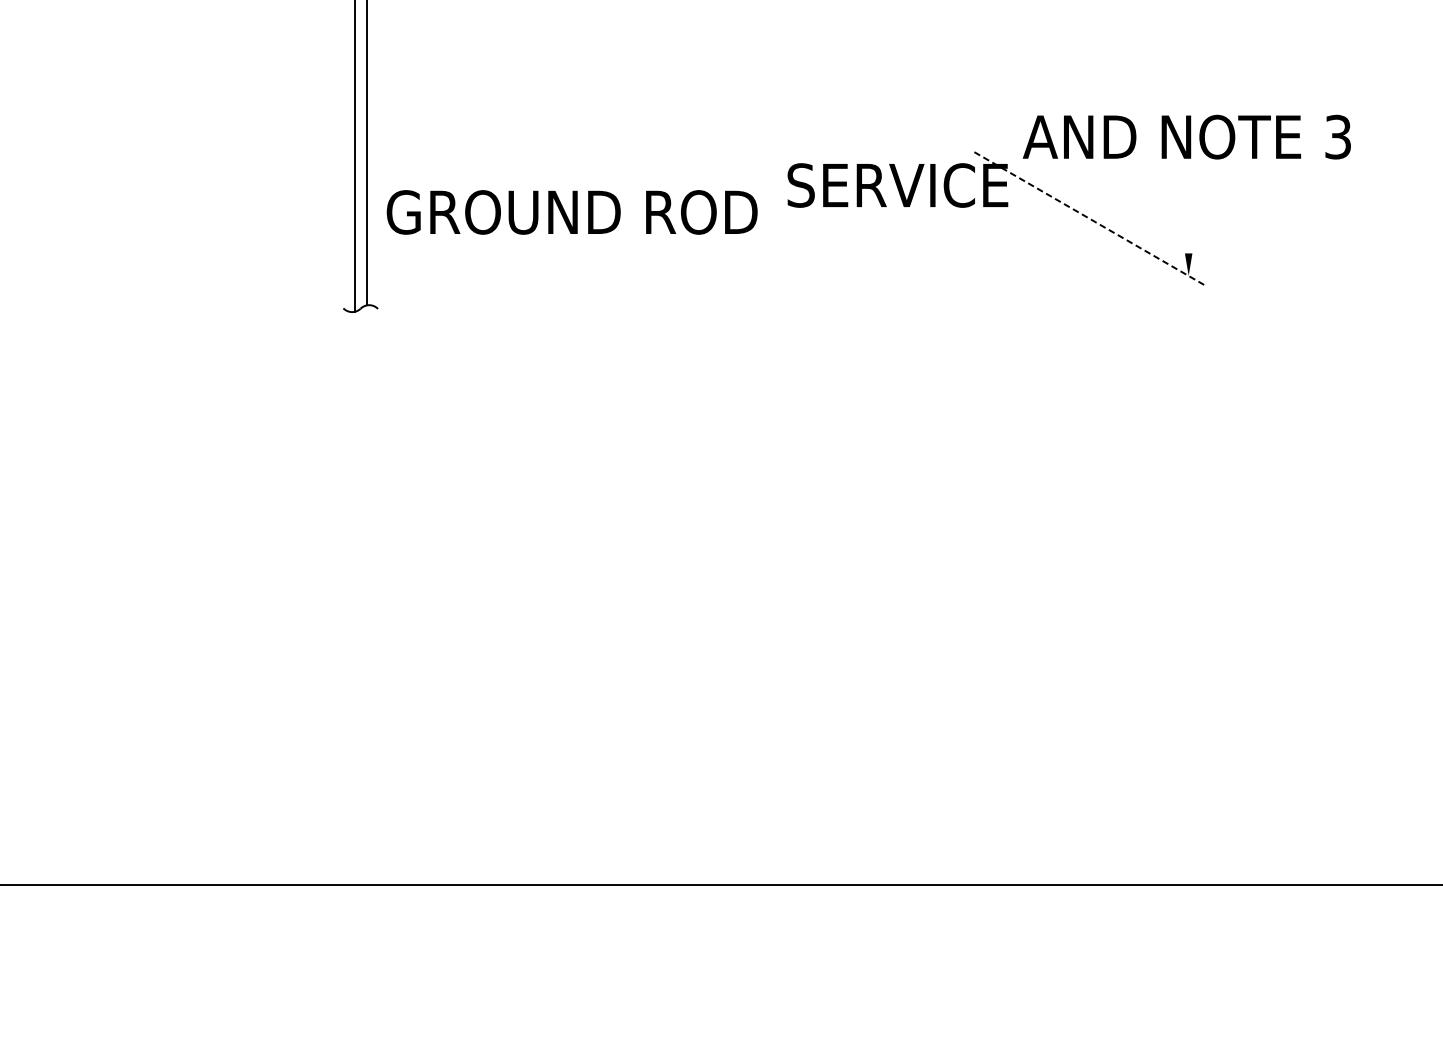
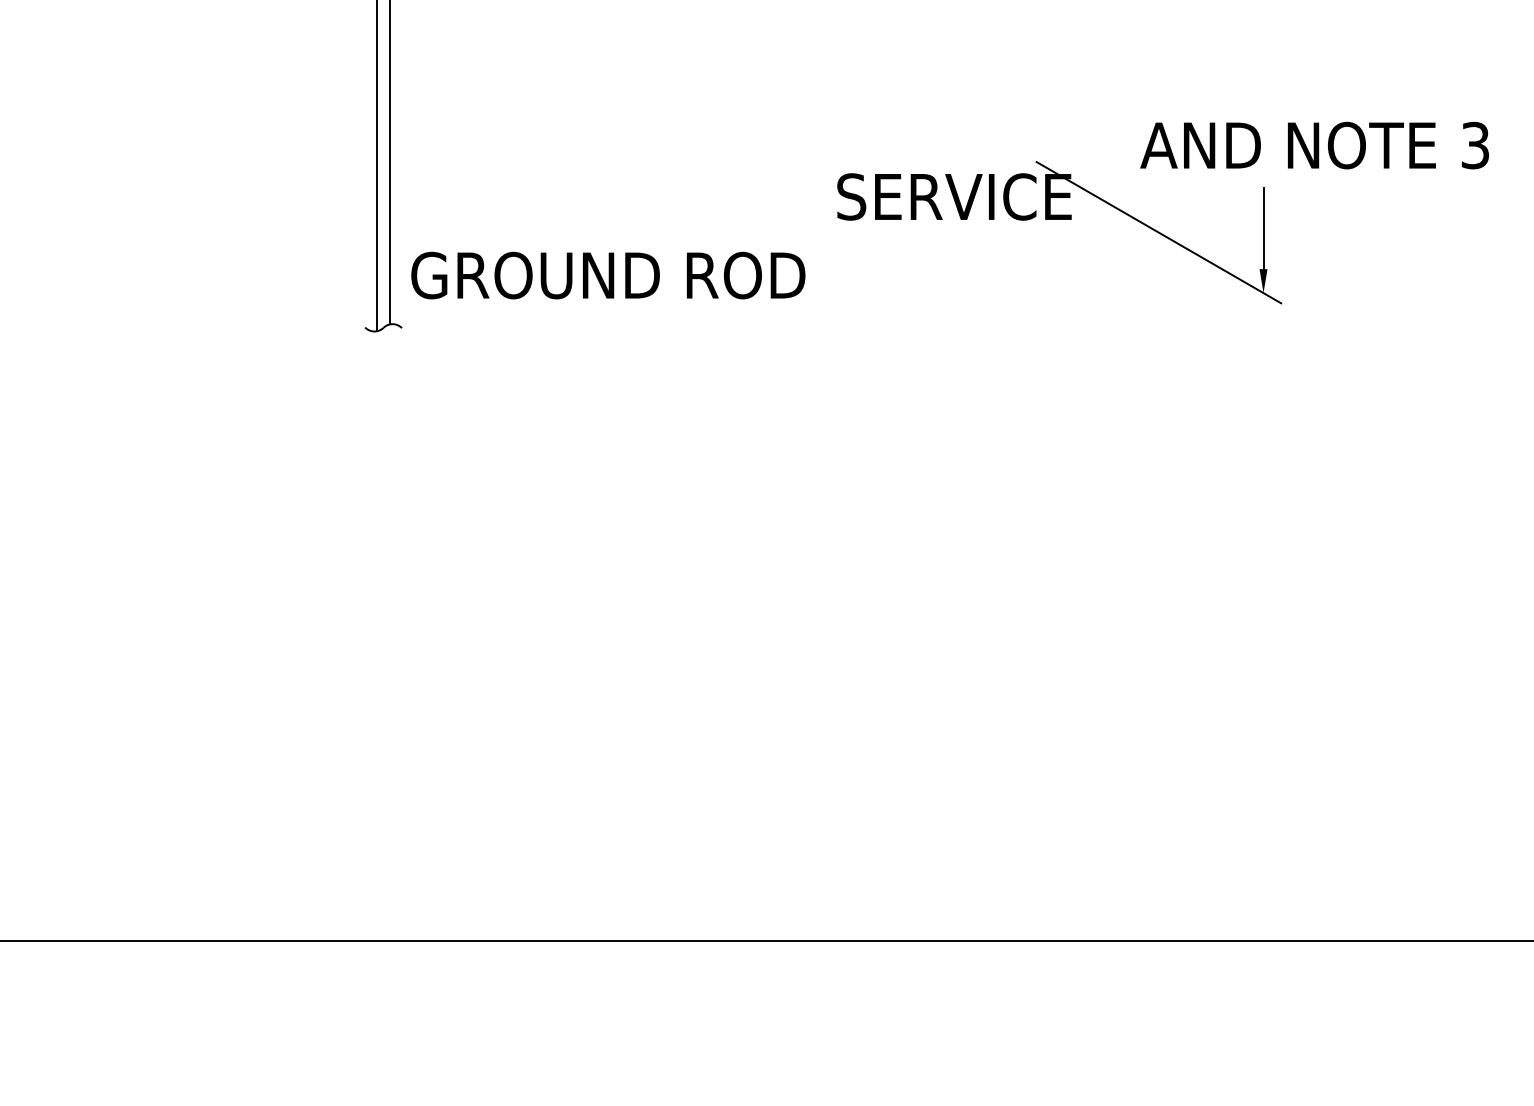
text: (1186, 137) -> (1314, 145), moved
text: (572, 212) -> (608, 275), moved
line: (1188, 215) -> (1263, 228), added
line: (1090, 218) -> (1159, 232), dashed -> solid

